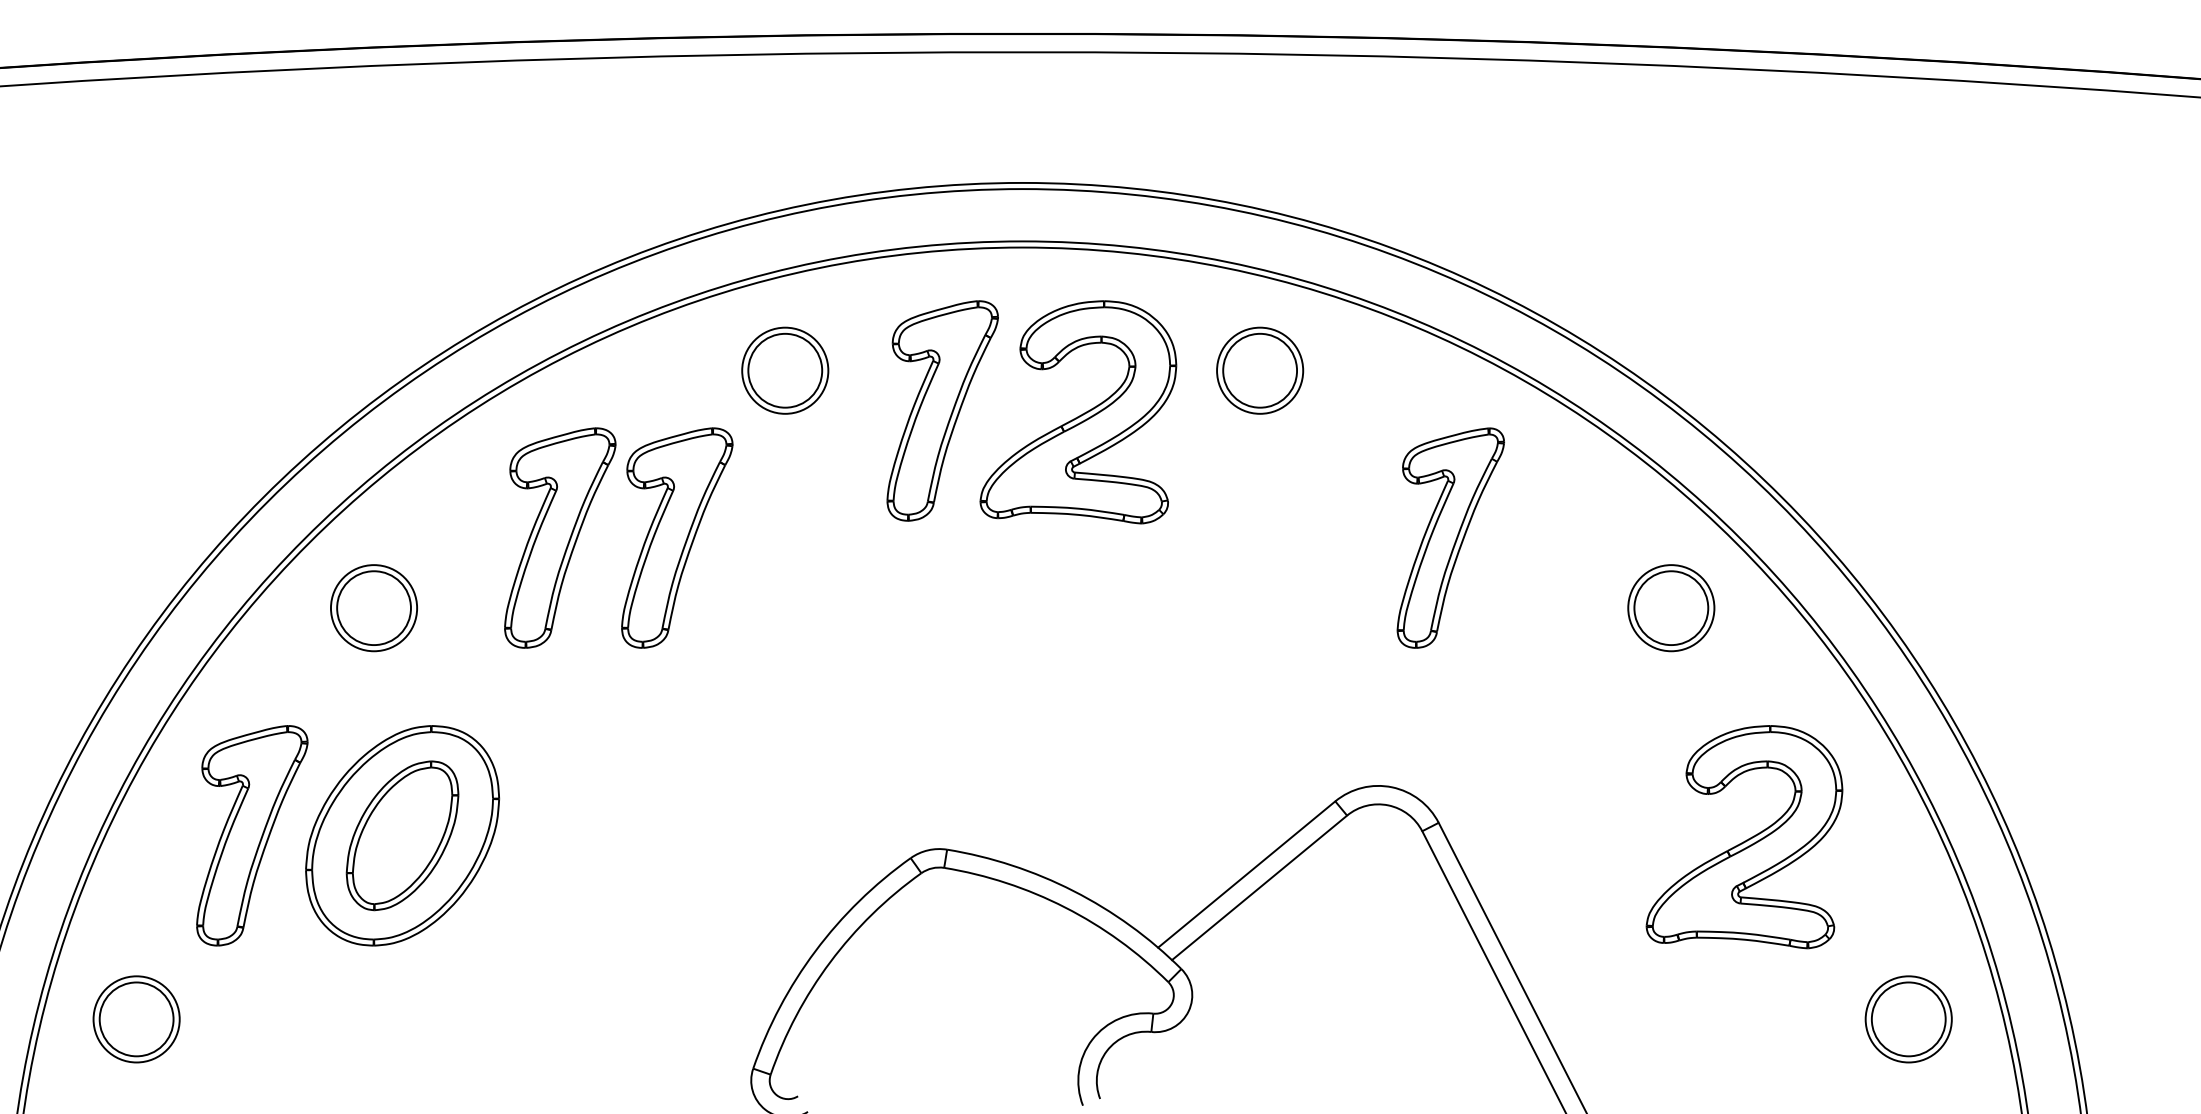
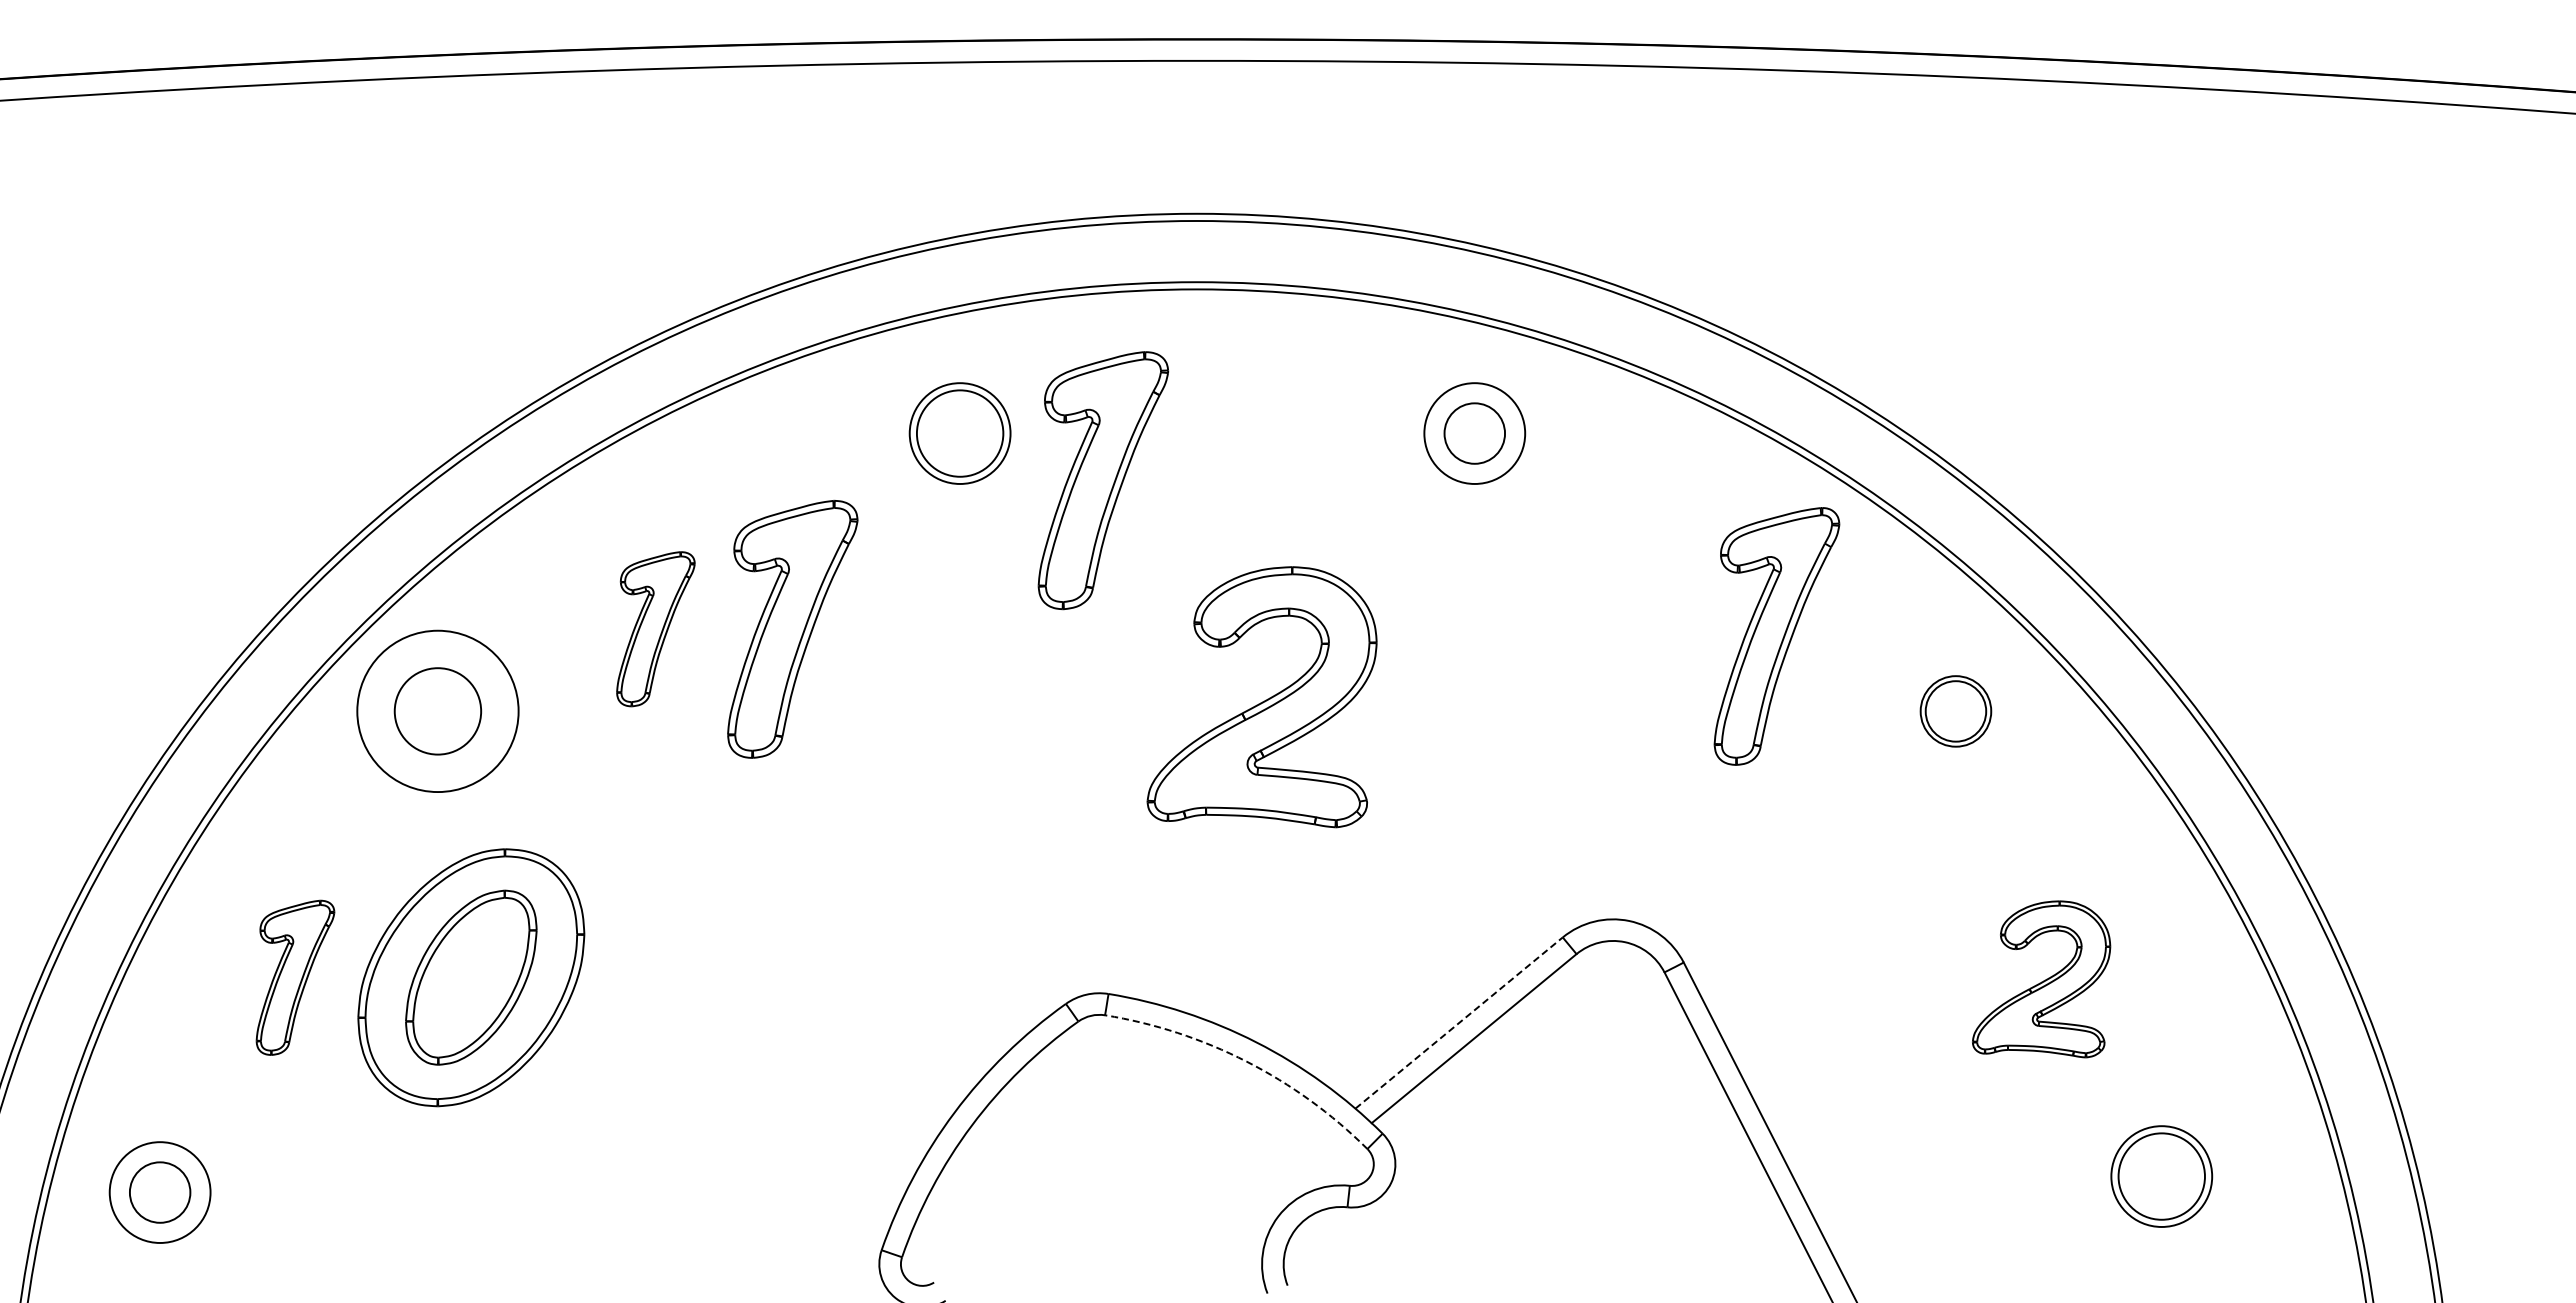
part: (784, 370) -> (959, 433), moved
circle: (1259, 370) -> (1474, 433), size x0.7
part: (1077, 412) -> (1261, 697), moved
part: (559, 537) -> (655, 628), size x0.6
part: (1450, 538) -> (1776, 636), moved
circle: (373, 607) -> (437, 710), size x1.6
part: (1670, 608) -> (1955, 711), size x0.7
part: (252, 835) -> (295, 977), size x0.6
part: (1744, 837) -> (2041, 979), size x0.6
line: (1247, 874) -> (1459, 1022), solid -> dashed
arc: (1065, 907) -> (1246, 1061), solid -> dashed
circle: (136, 1019) -> (159, 1192), size x0.7
part: (1908, 1019) -> (2161, 1176), moved

